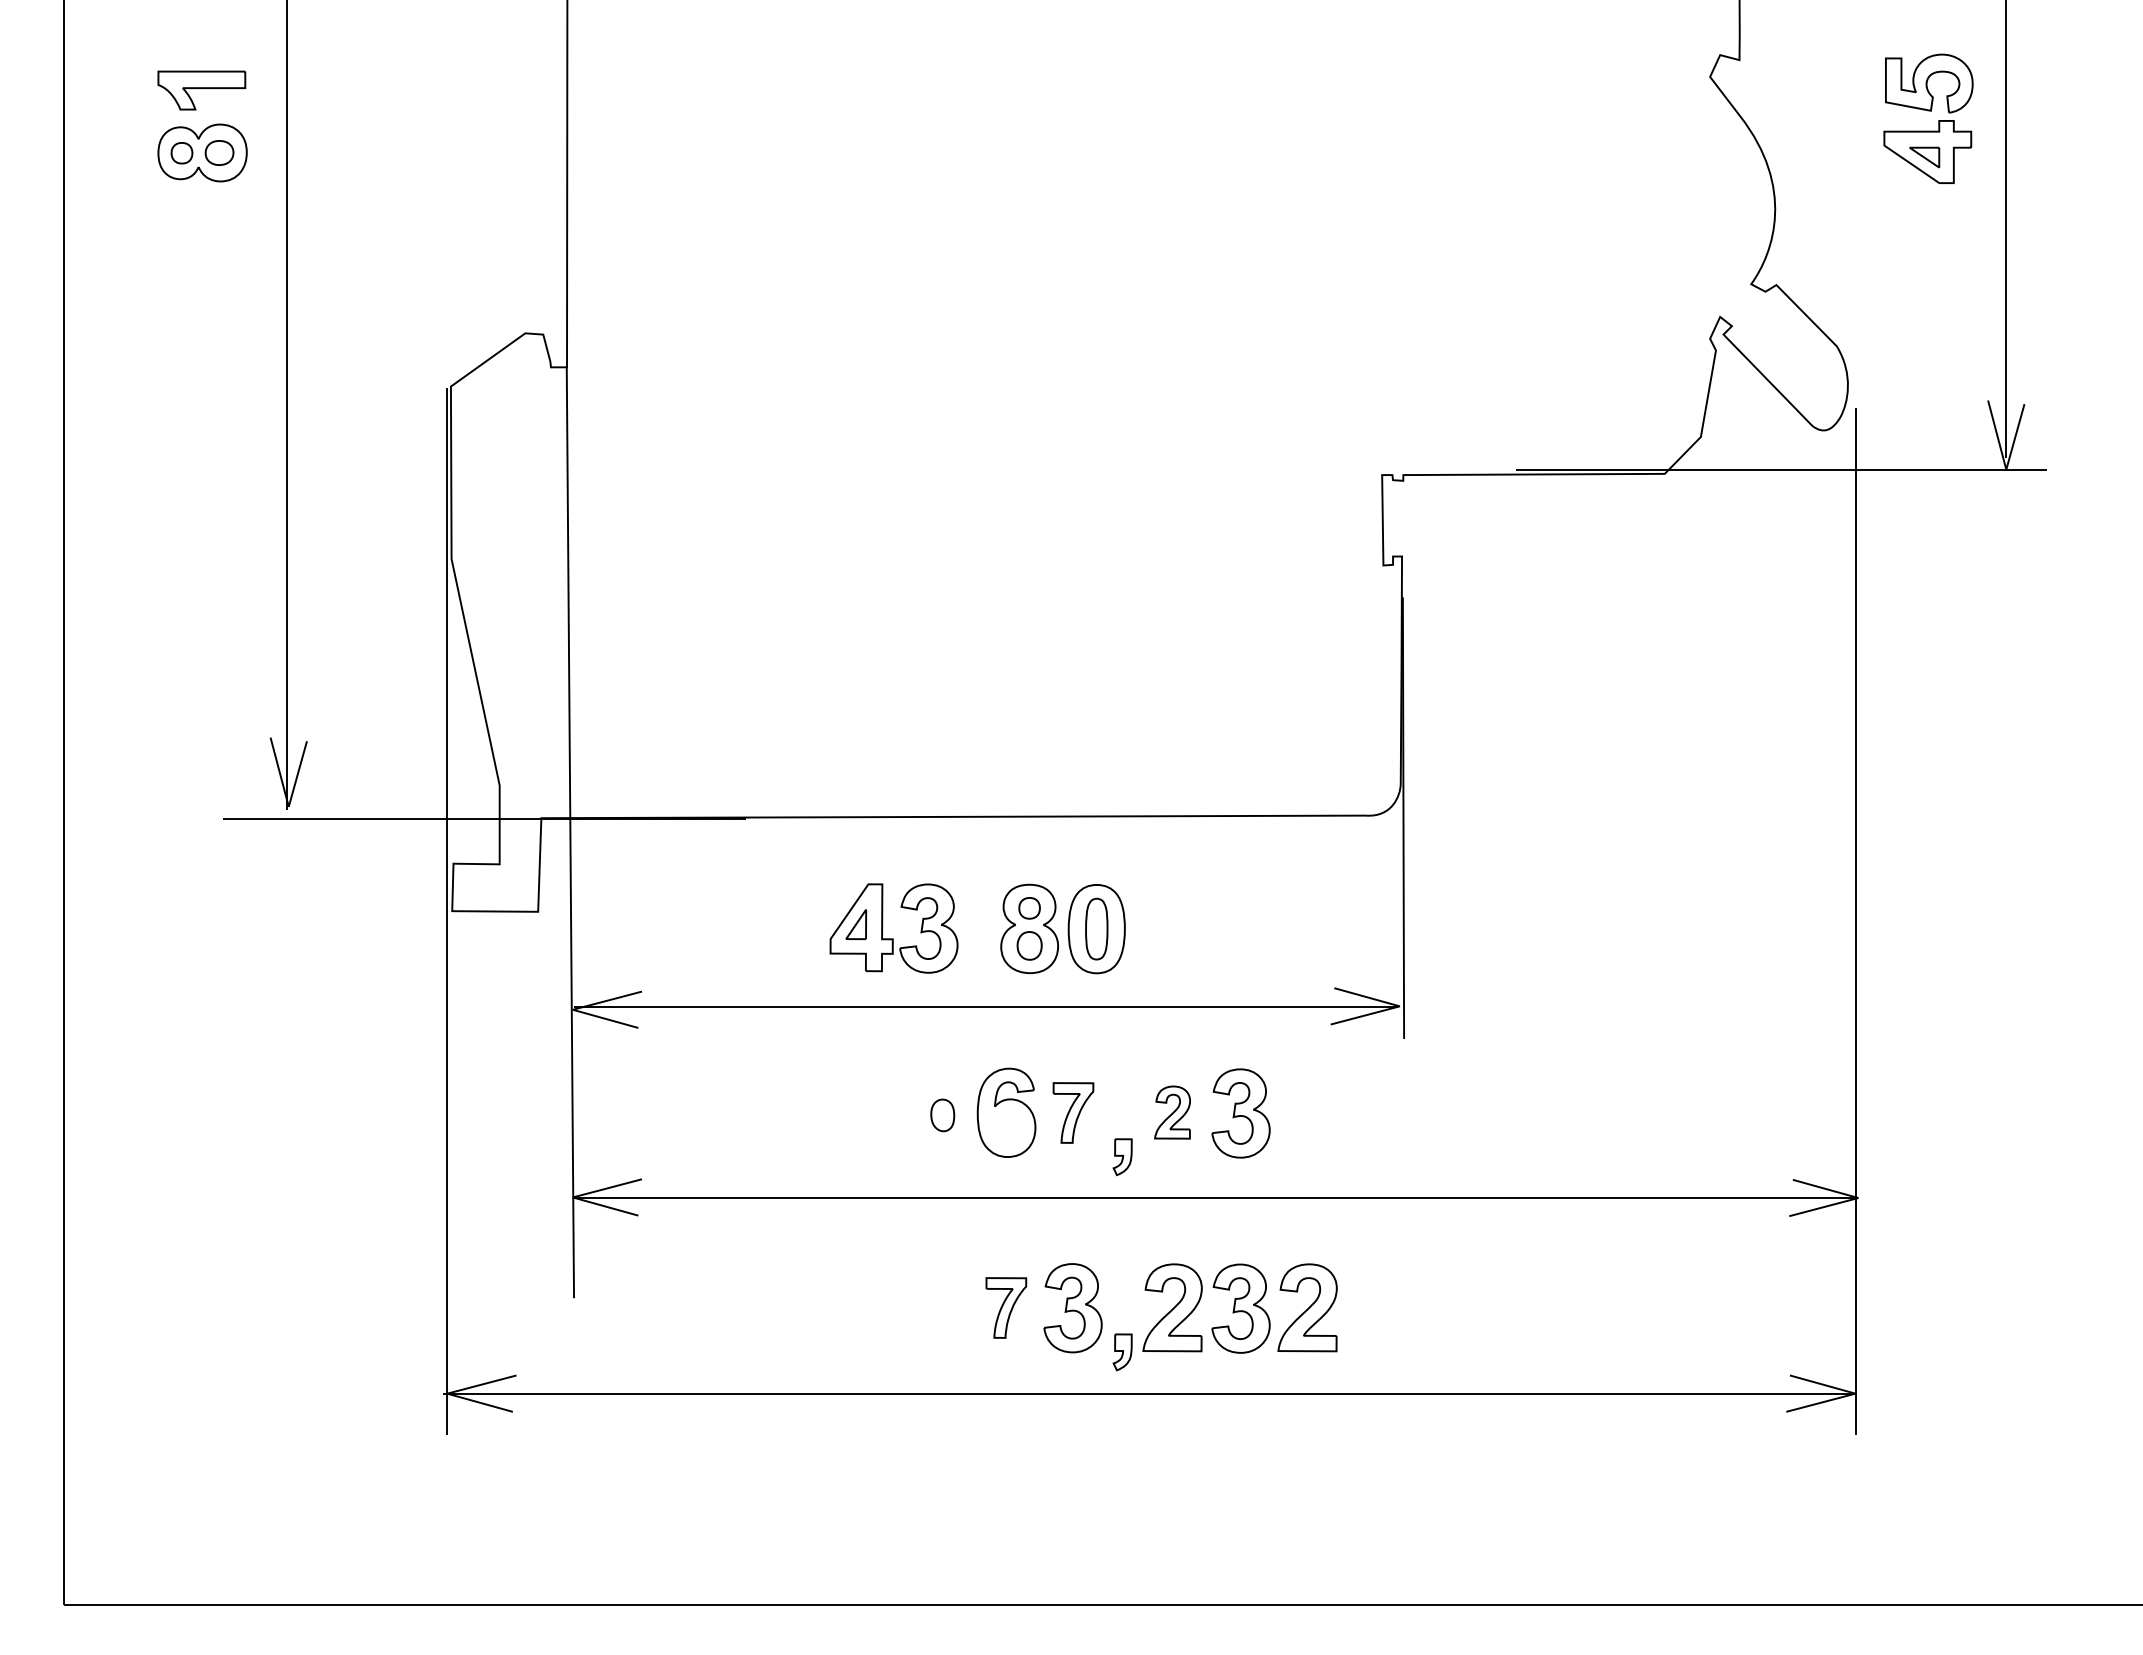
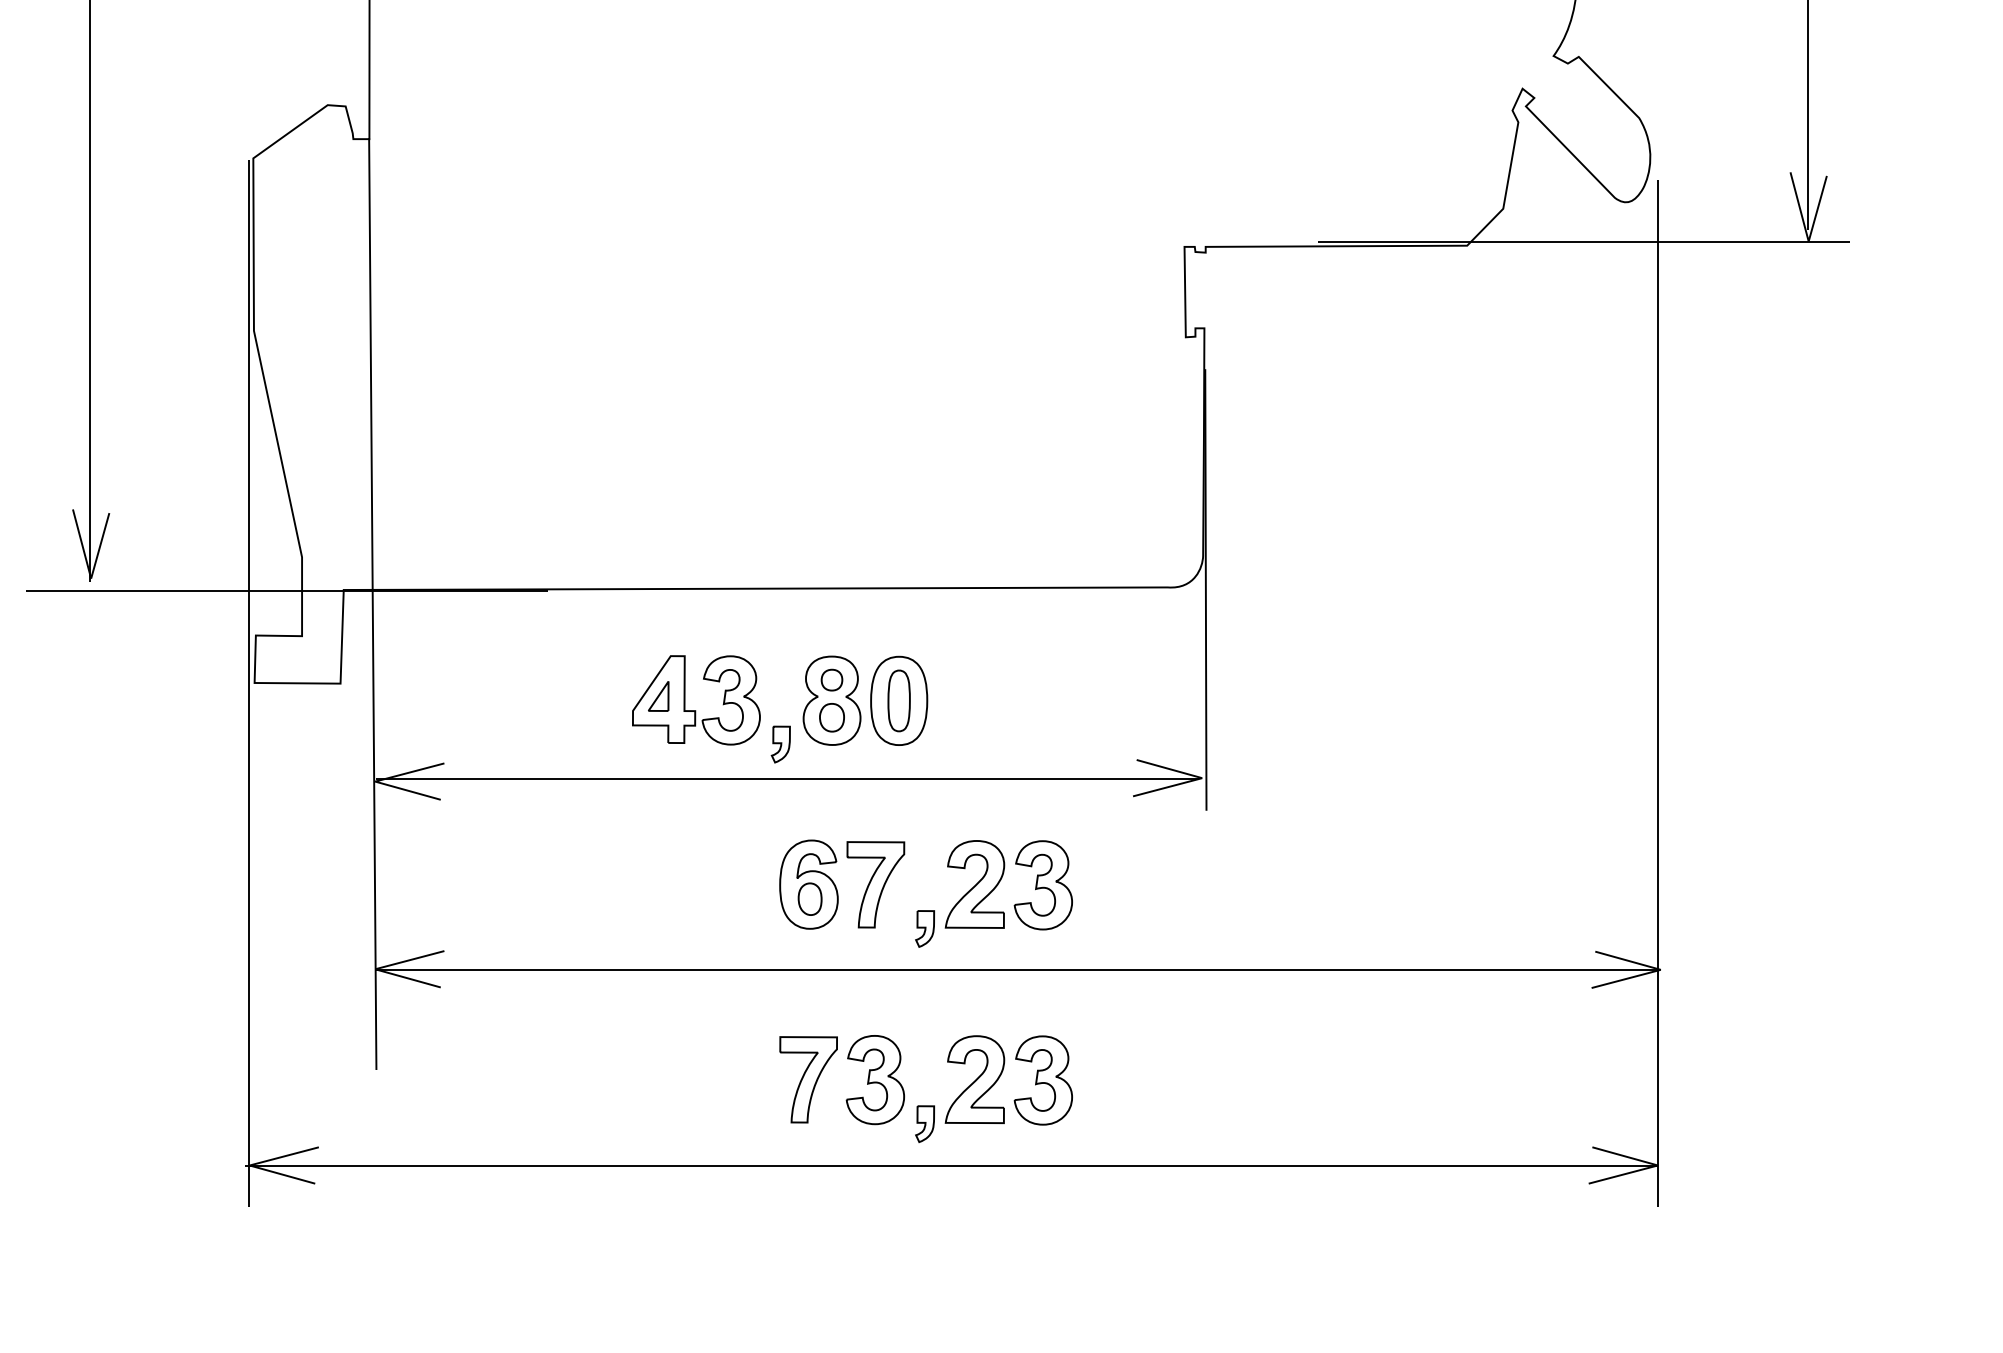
part: (978, 972) -> (780, 744), added
part: (1073, 1112) -> (875, 884), size x1.43
part: (1172, 1112) -> (974, 884), size x1.67
part: (942, 1115) -> (809, 899), moved
part: (1006, 1307) -> (808, 1079), size x1.43
part: (1307, 1307) -> (1109, 1079), removed

